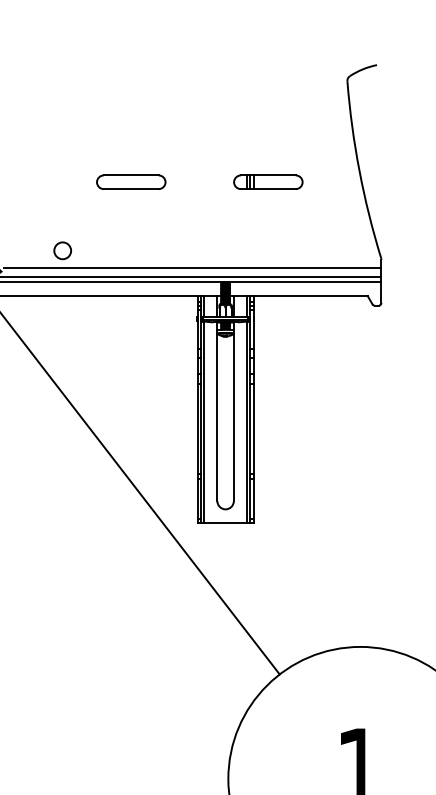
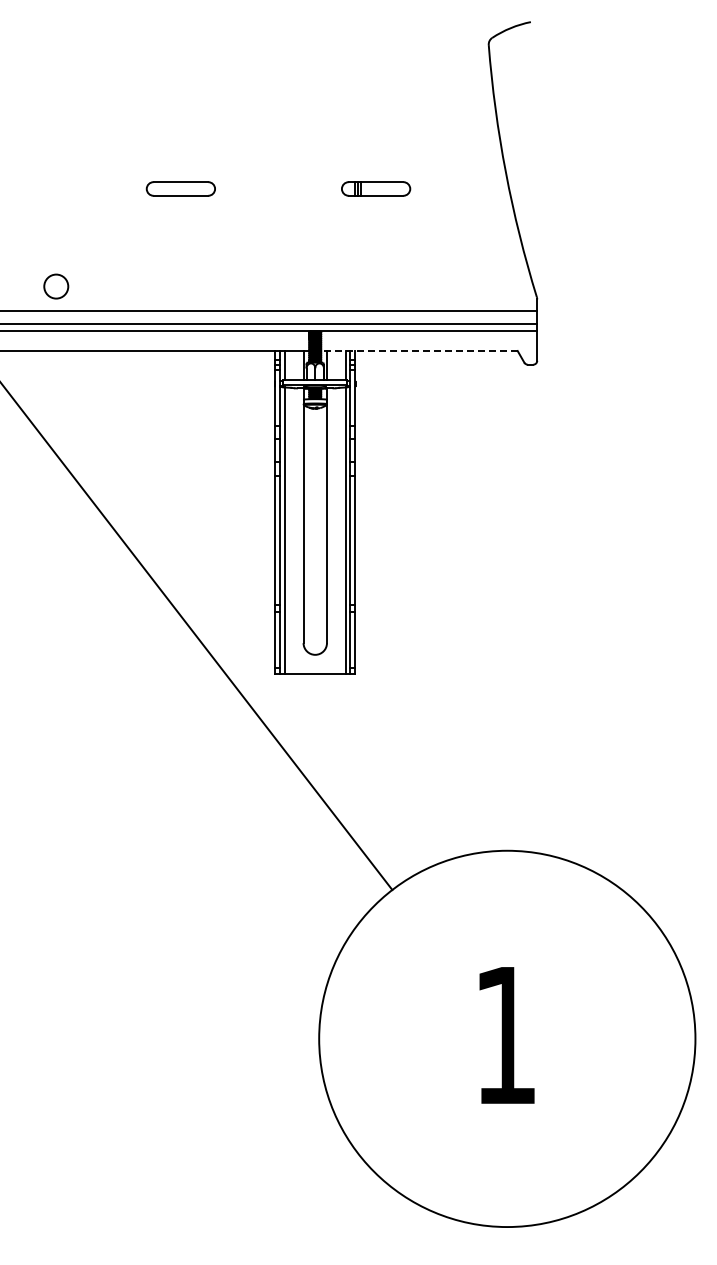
part: (130, 181) -> (180, 188), size x0.7
part: (267, 181) -> (375, 188), size x0.7
circle: (62, 250) -> (56, 286), moved
line: (298, 296) -> (418, 351), solid -> dashed

